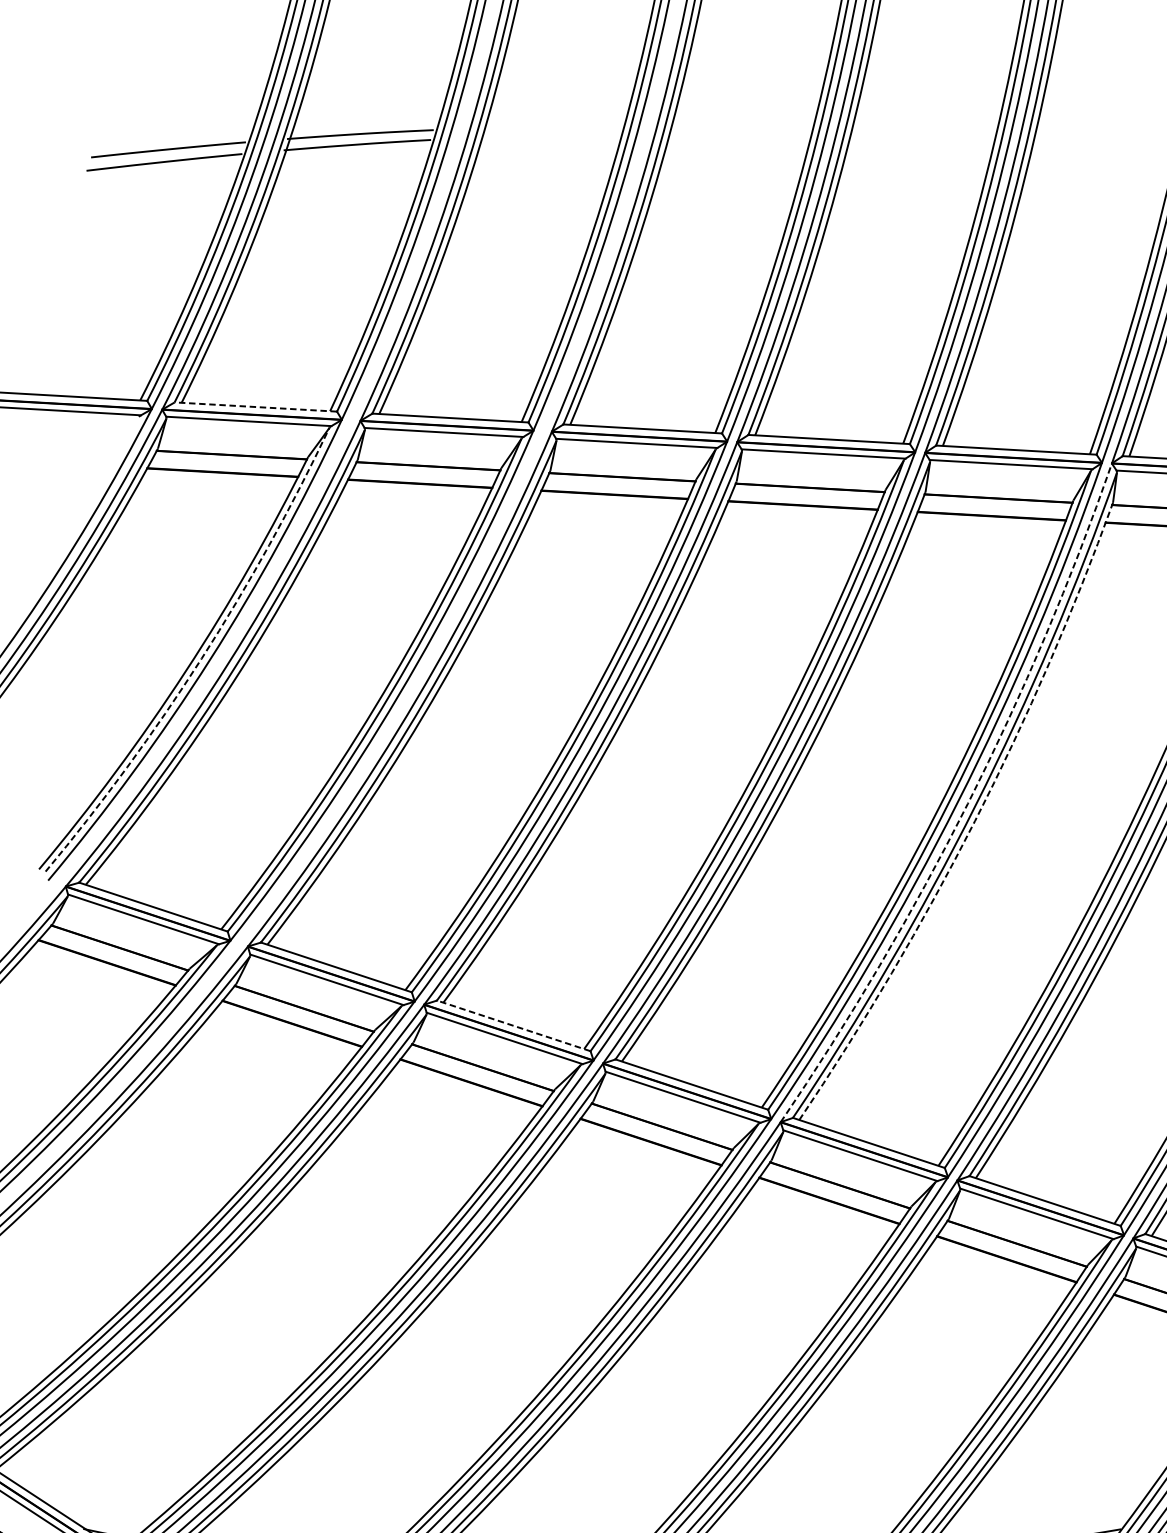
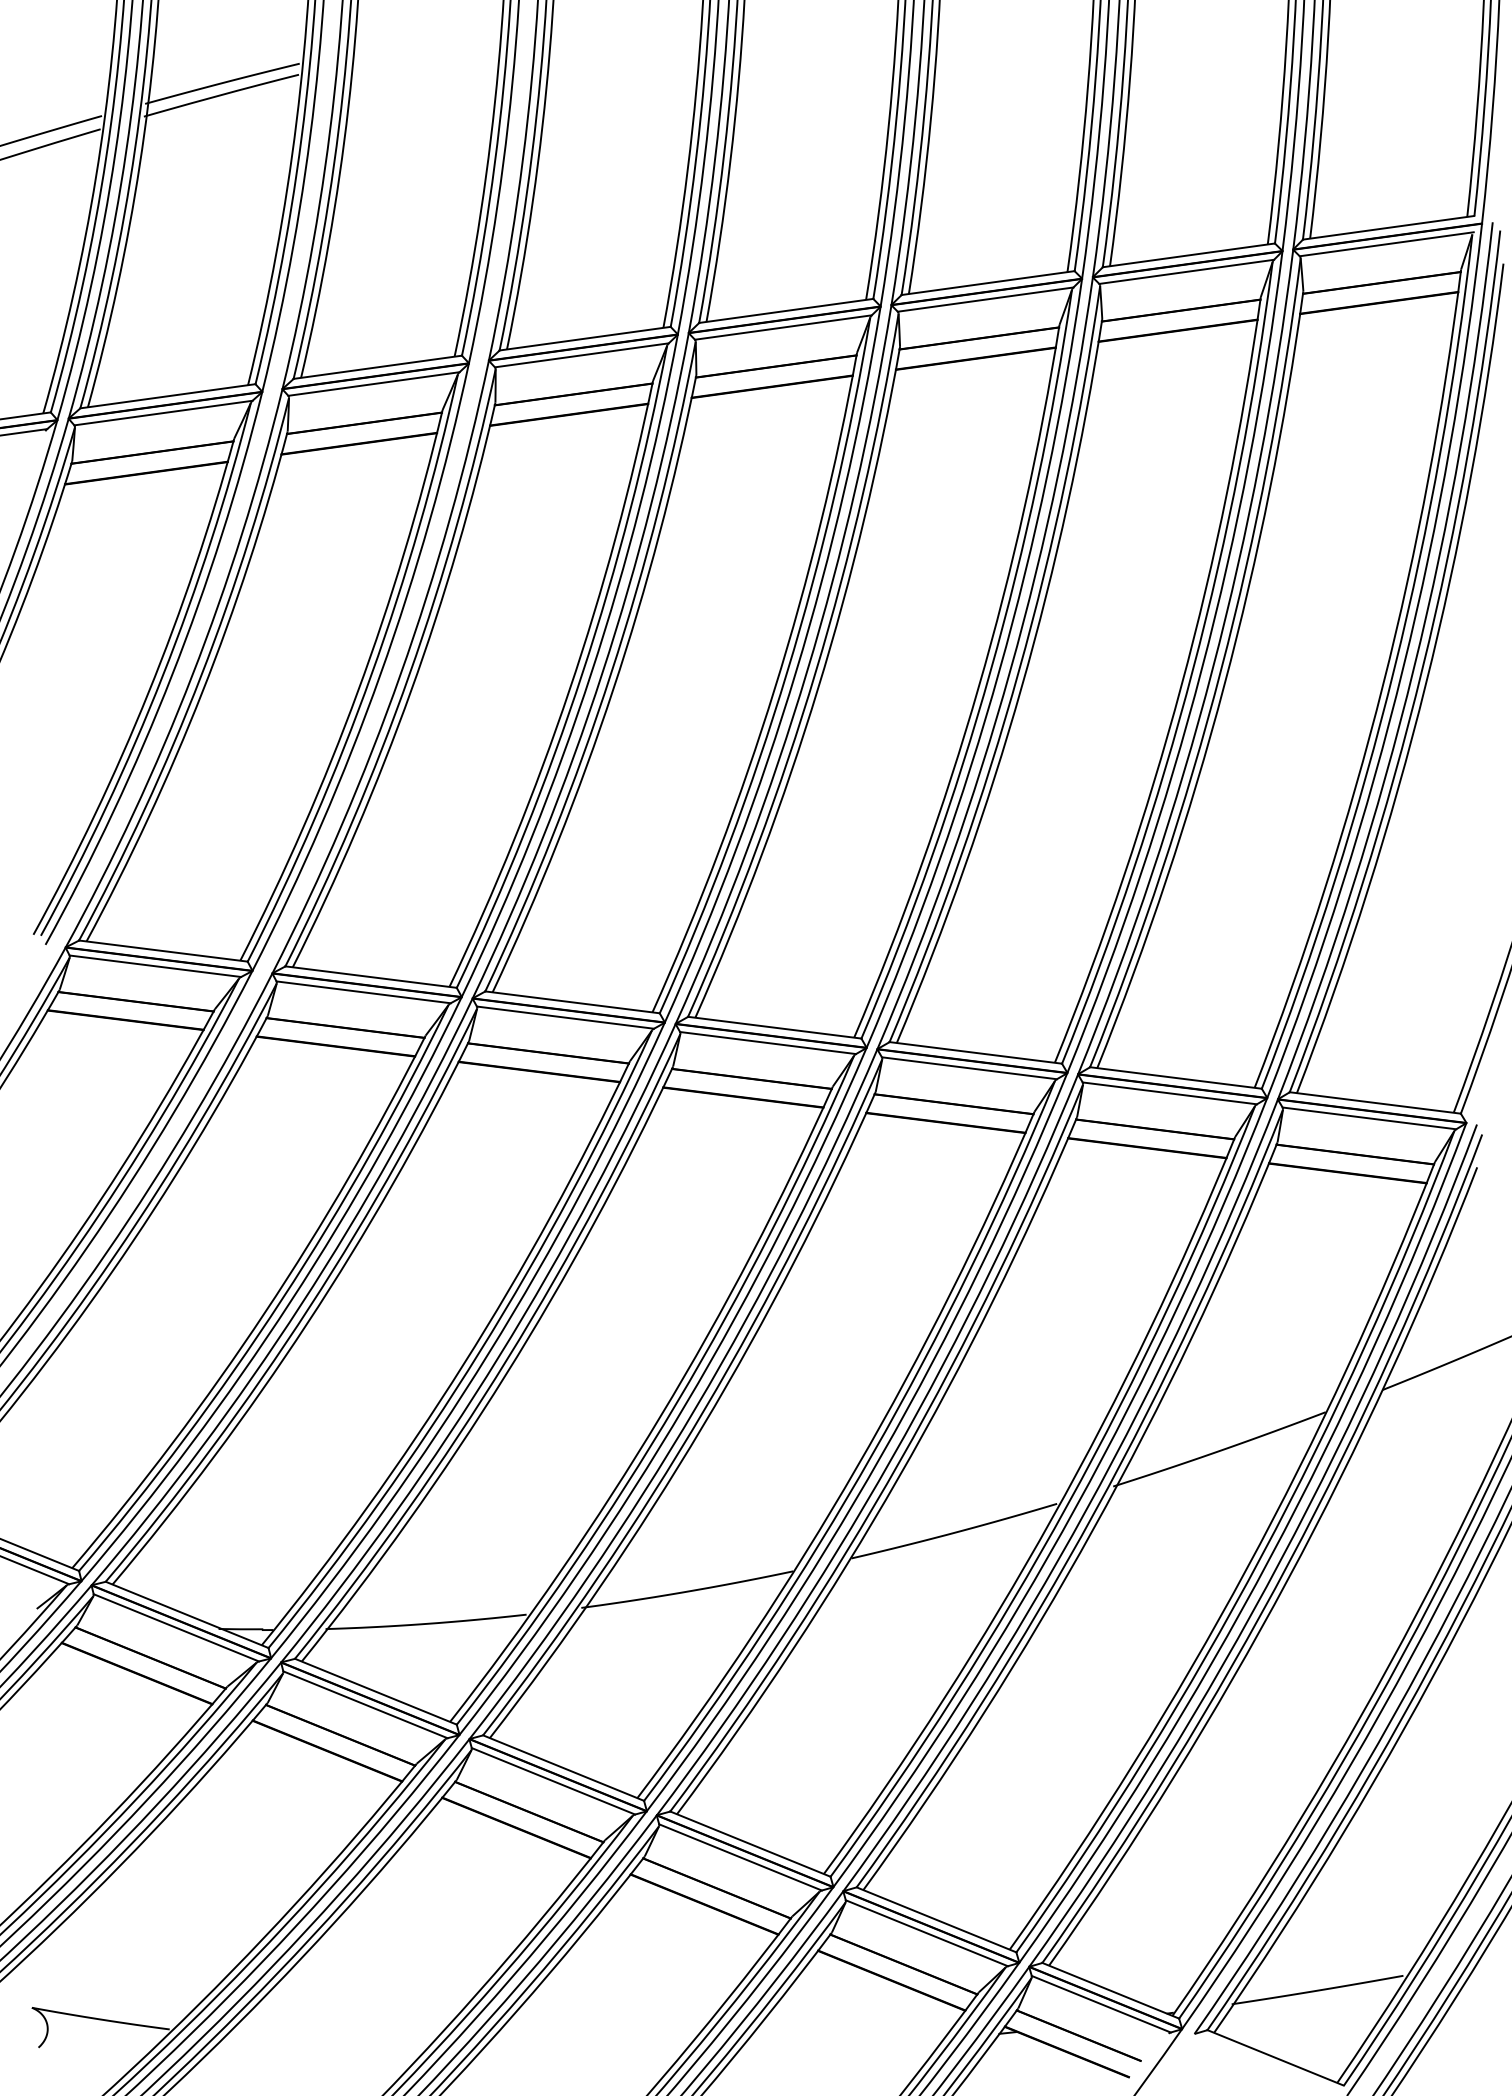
line: (255, 407) -> (167, 396), dashed -> solid
arc: (201, 659) -> (162, 676), dashed -> solid
arc: (967, 803) -> (1010, 670), dashed -> solid
arc: (974, 821) -> (1021, 687), dashed -> solid
line: (513, 1025) -> (572, 1002), dashed -> solid

